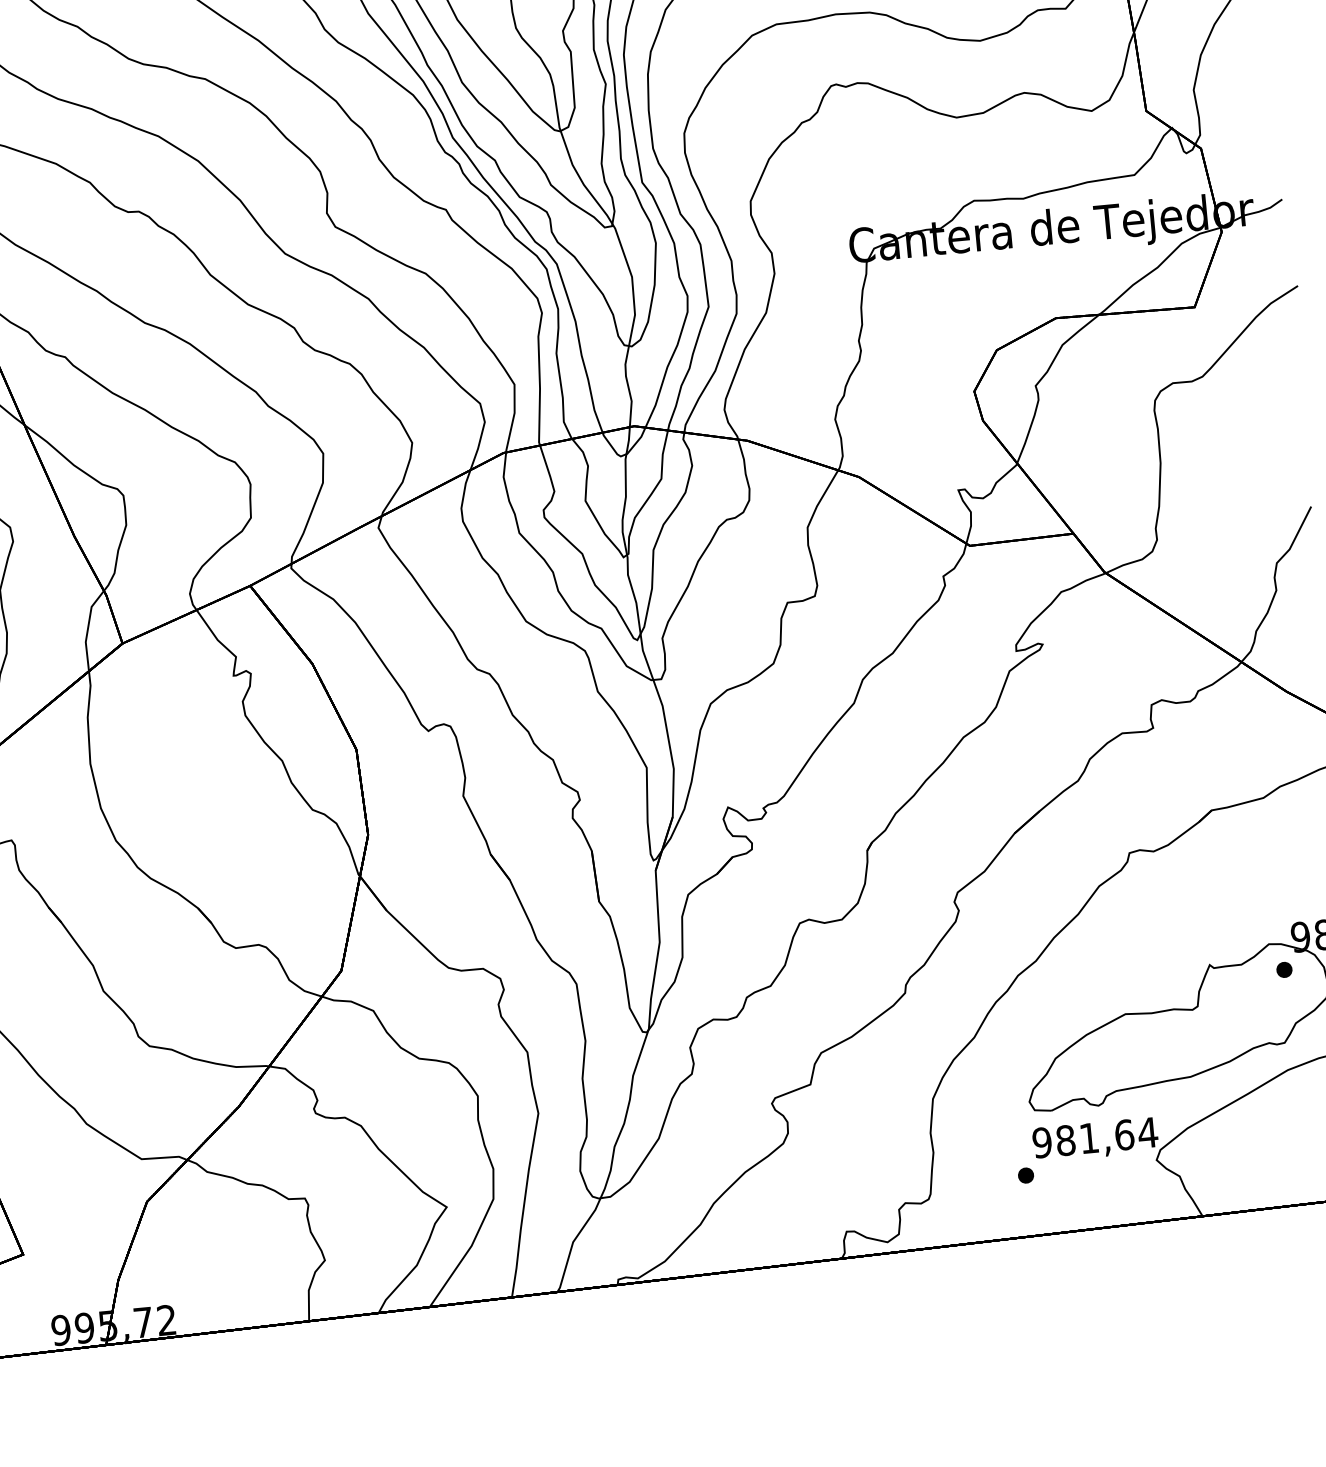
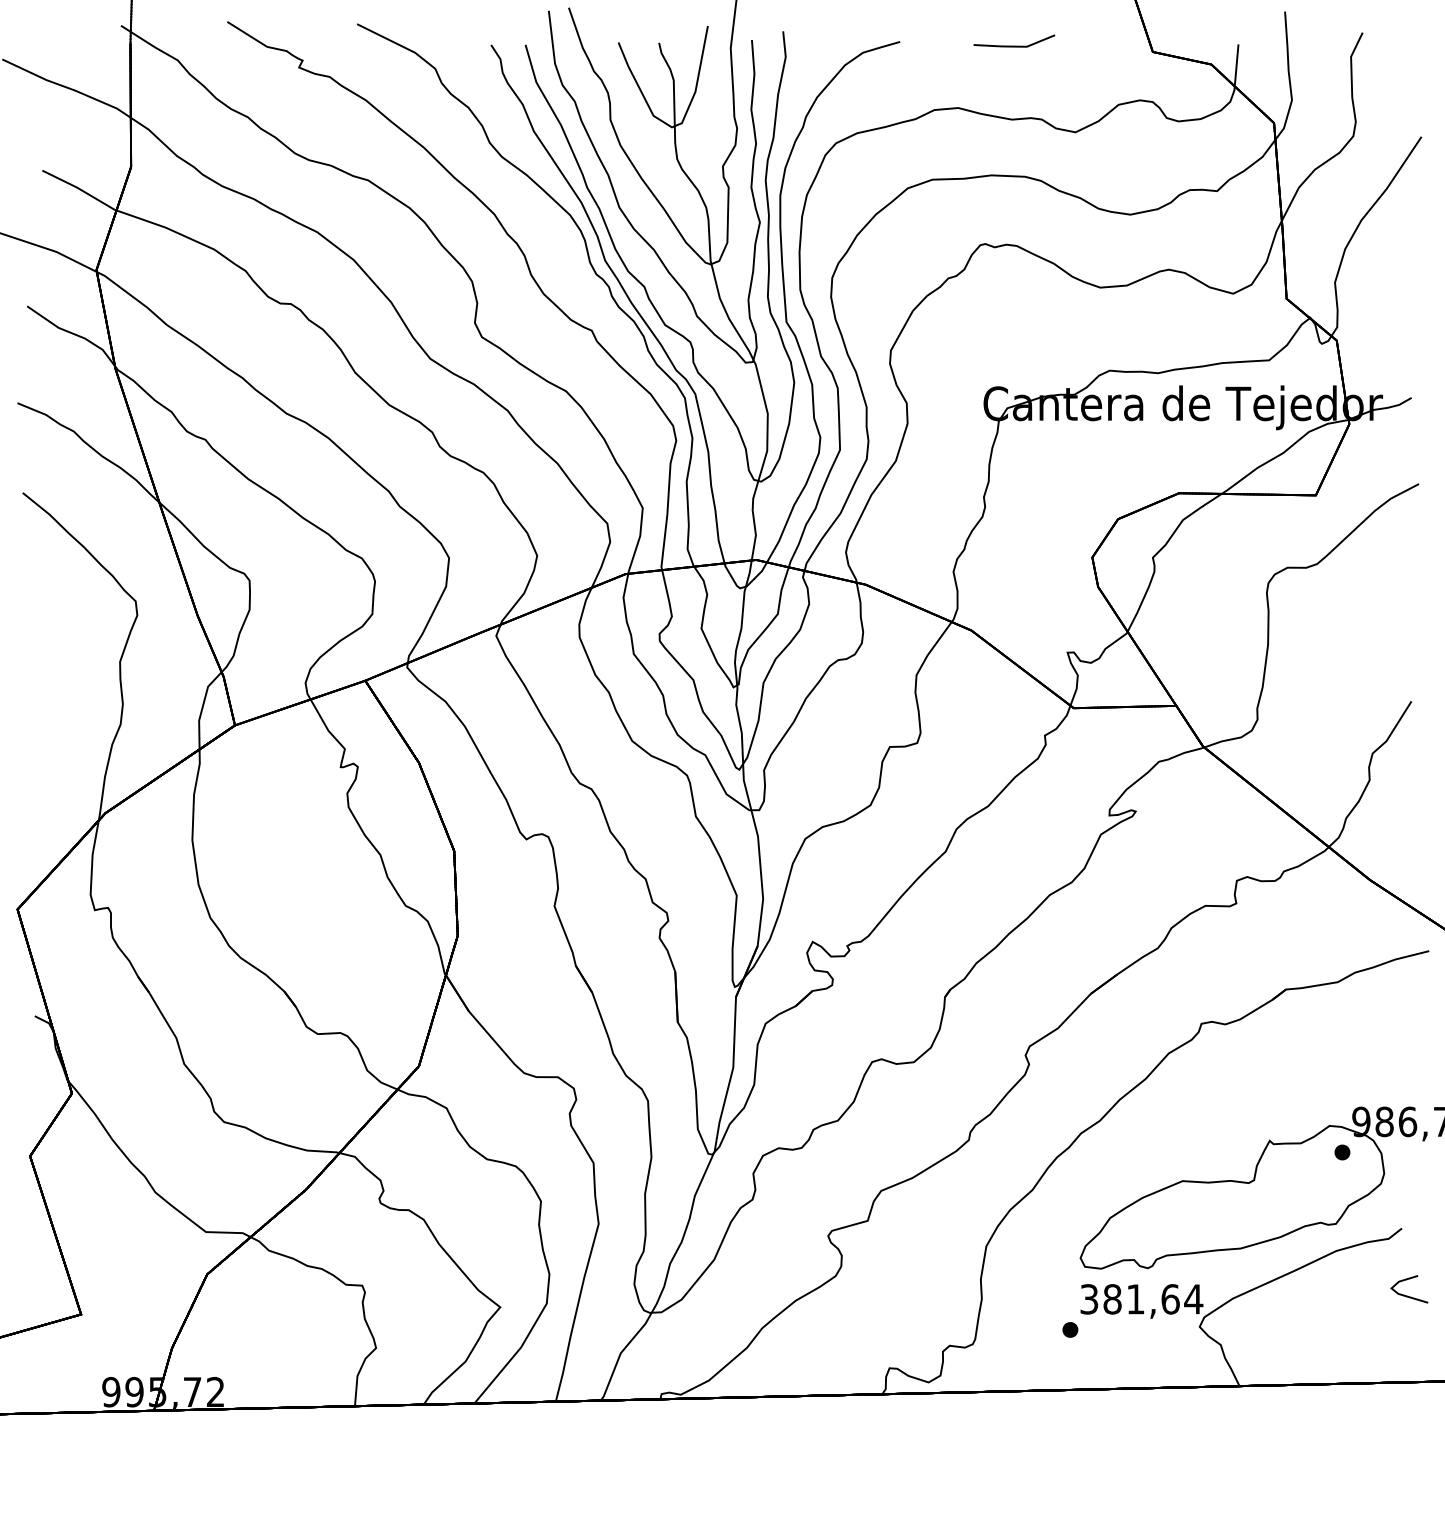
text: (1042, 1142) -> (1089, 1299), 981,64 -> 381,64

